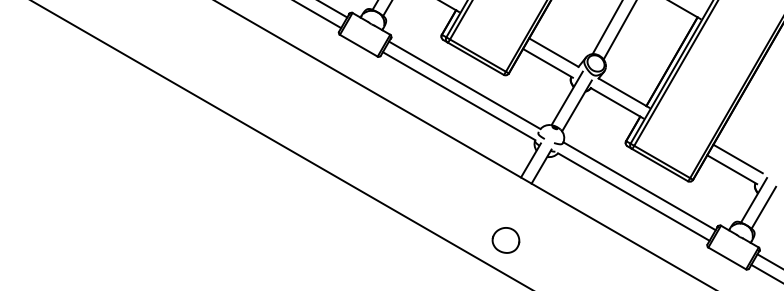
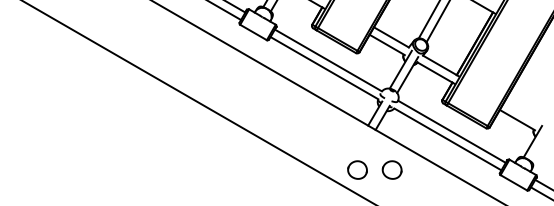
line: (737, 158) -> (521, 112), removed
line: (763, 207) -> (539, 146), removed
part: (554, 240) -> (391, 170), added

